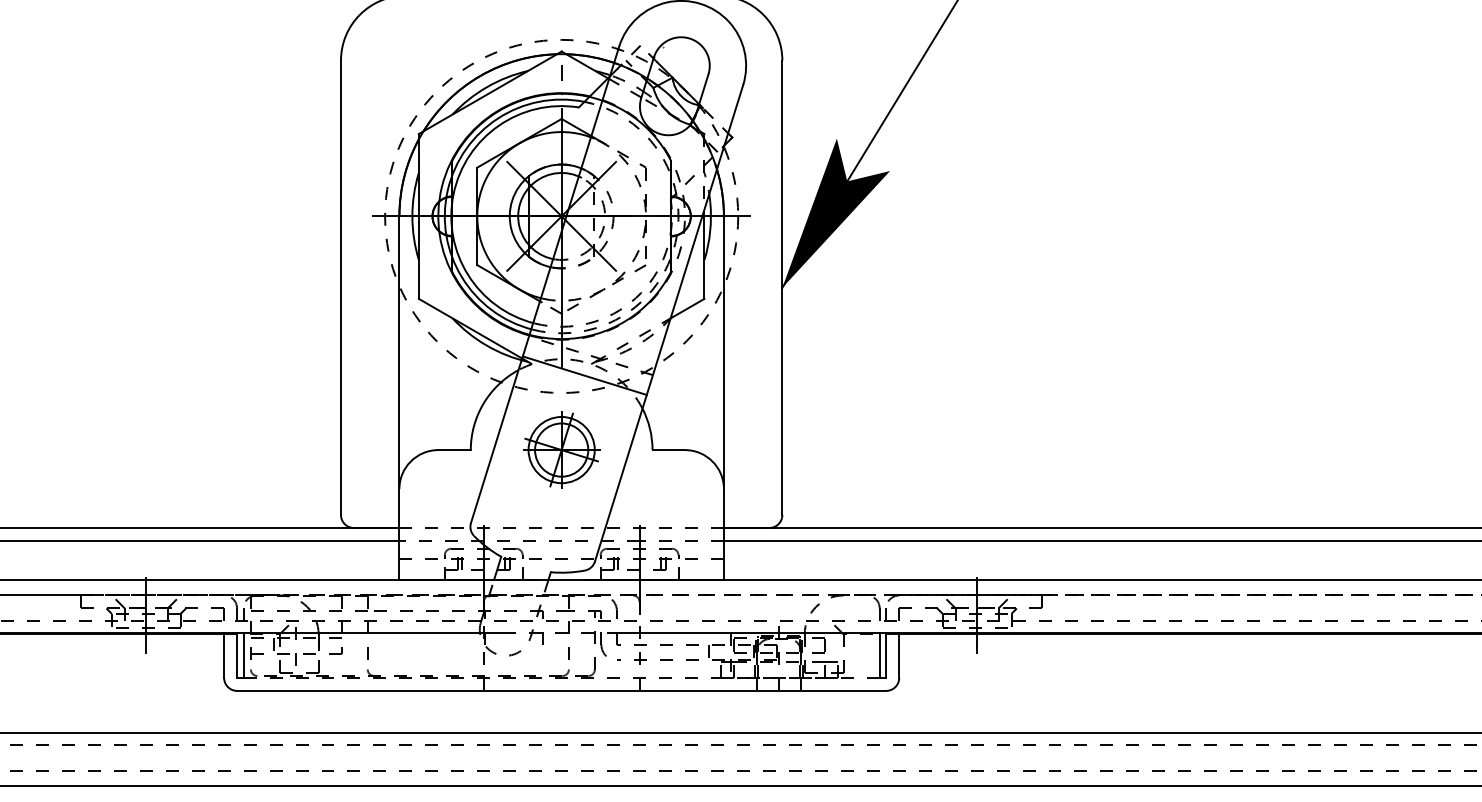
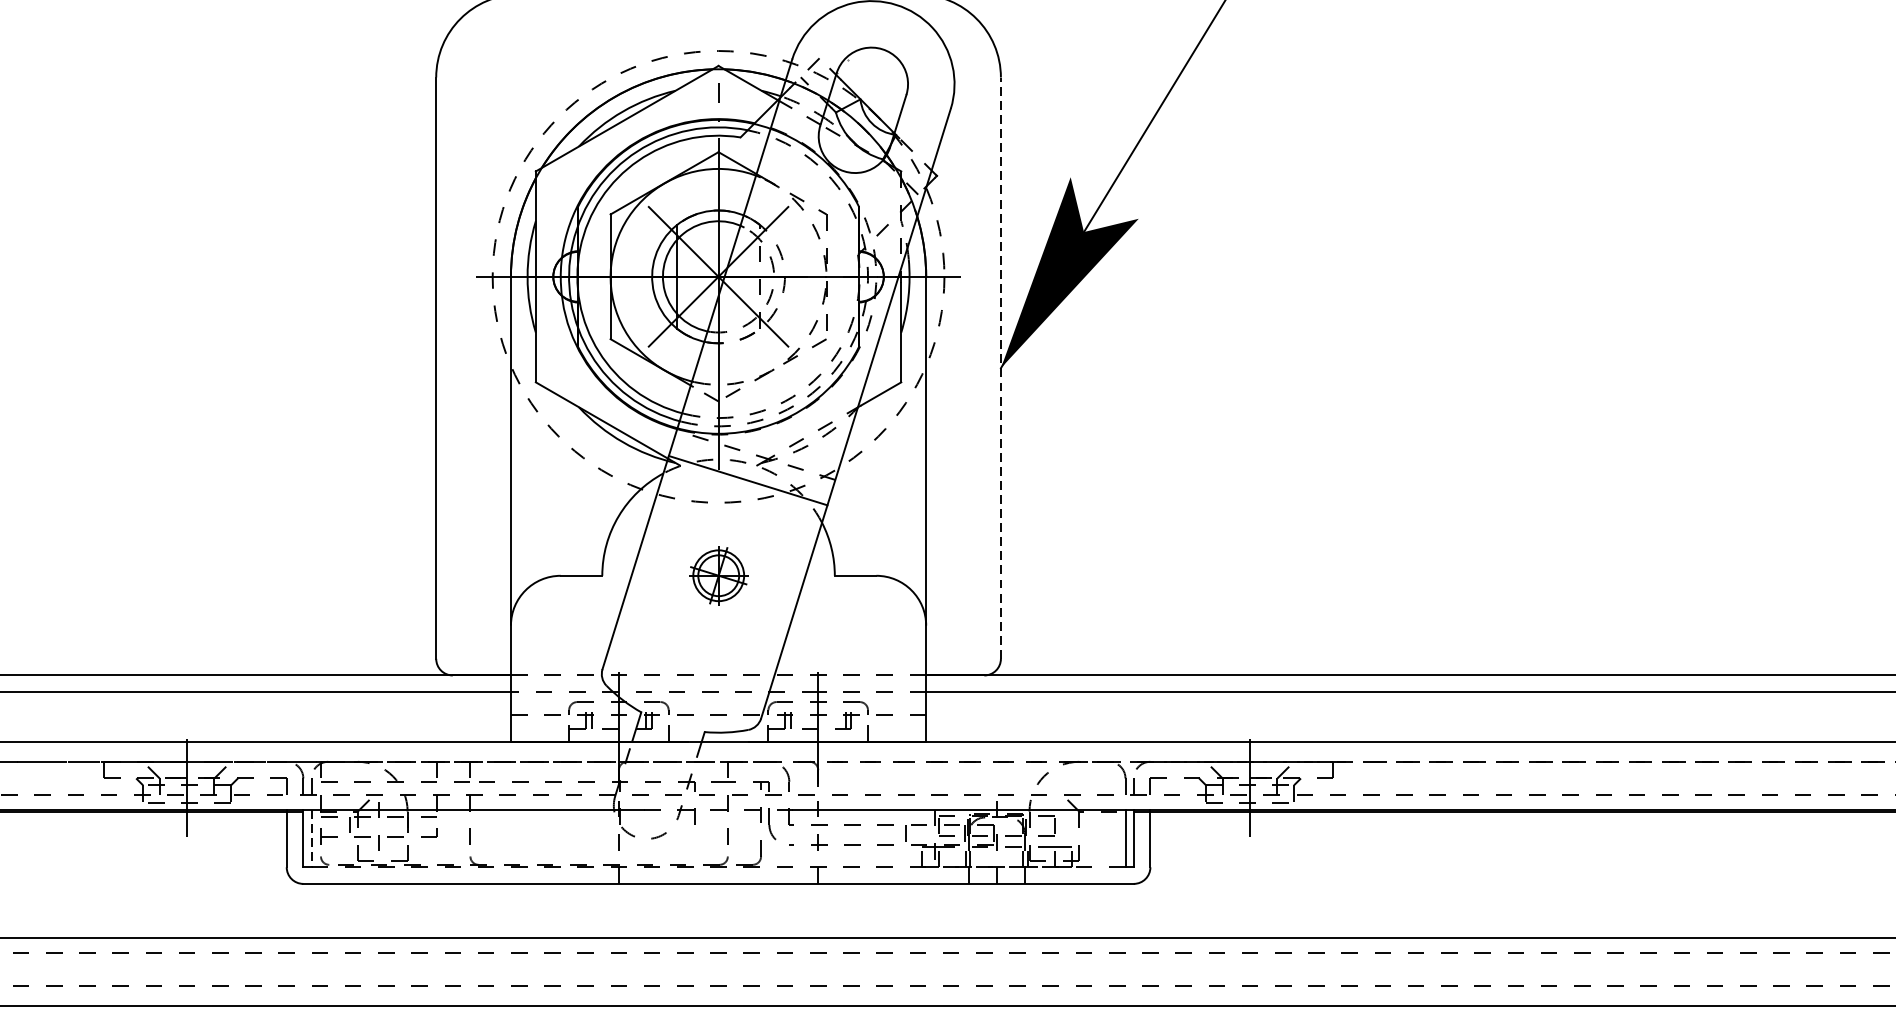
line: (782, 287) -> (1001, 367), solid -> dashed
part: (561, 449) -> (718, 575), size x0.6
line: (243, 656) -> (311, 839), solid -> dashed

